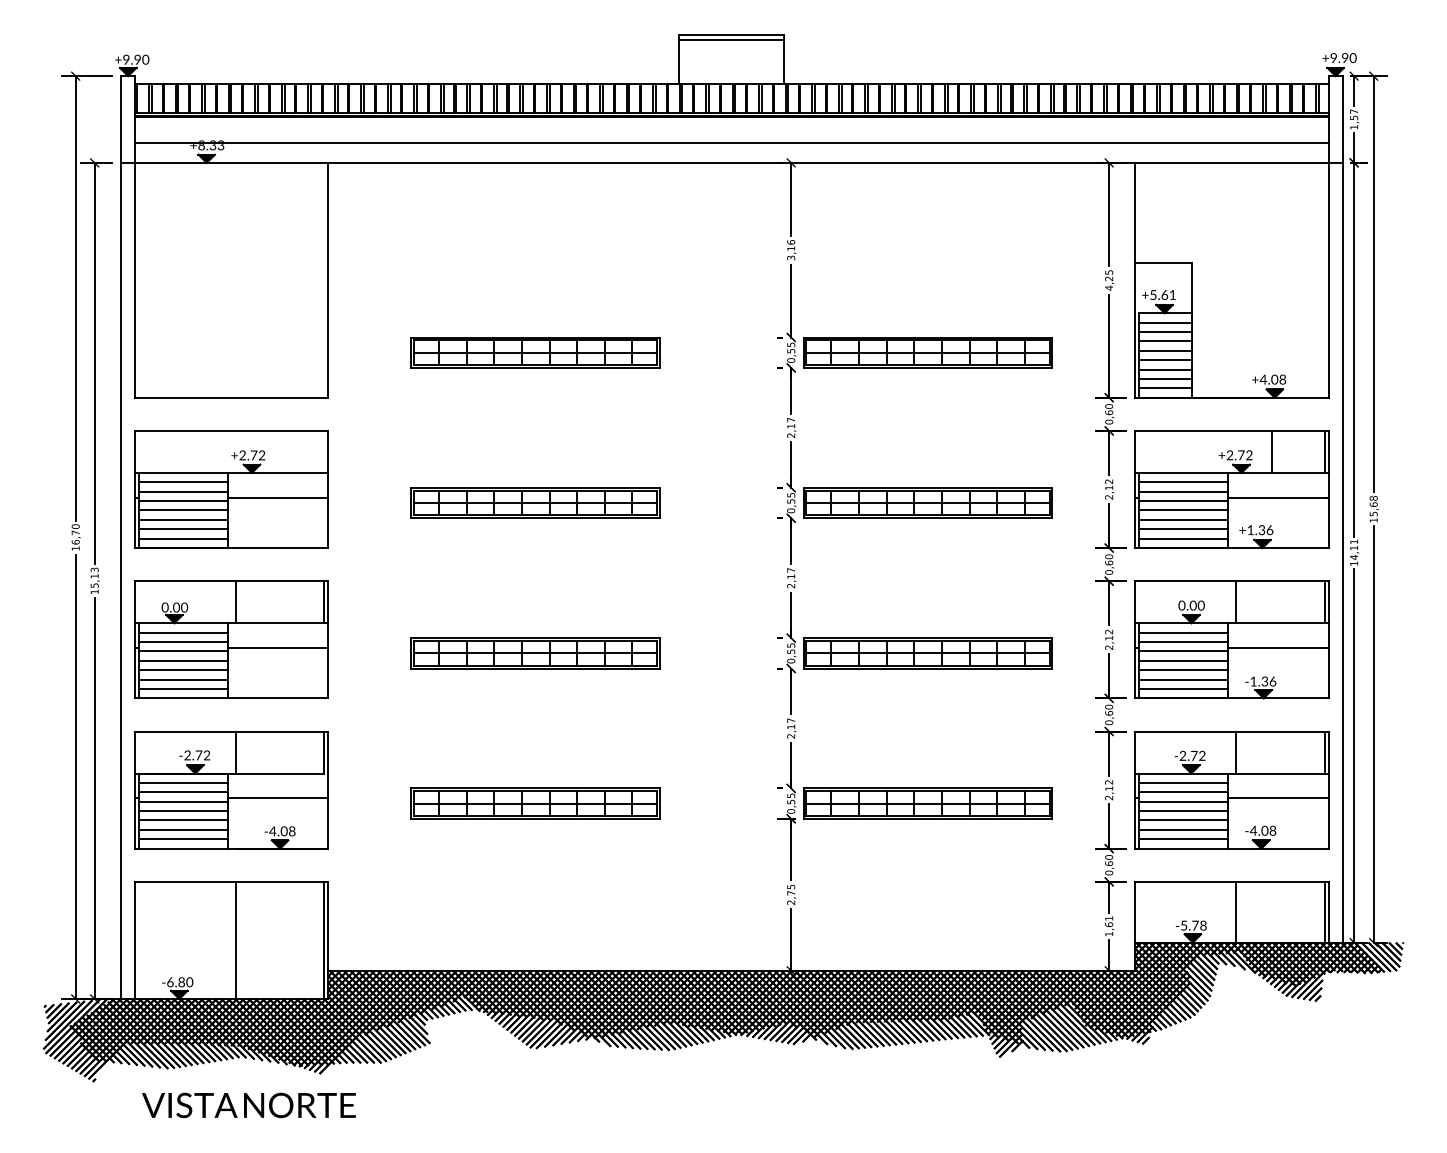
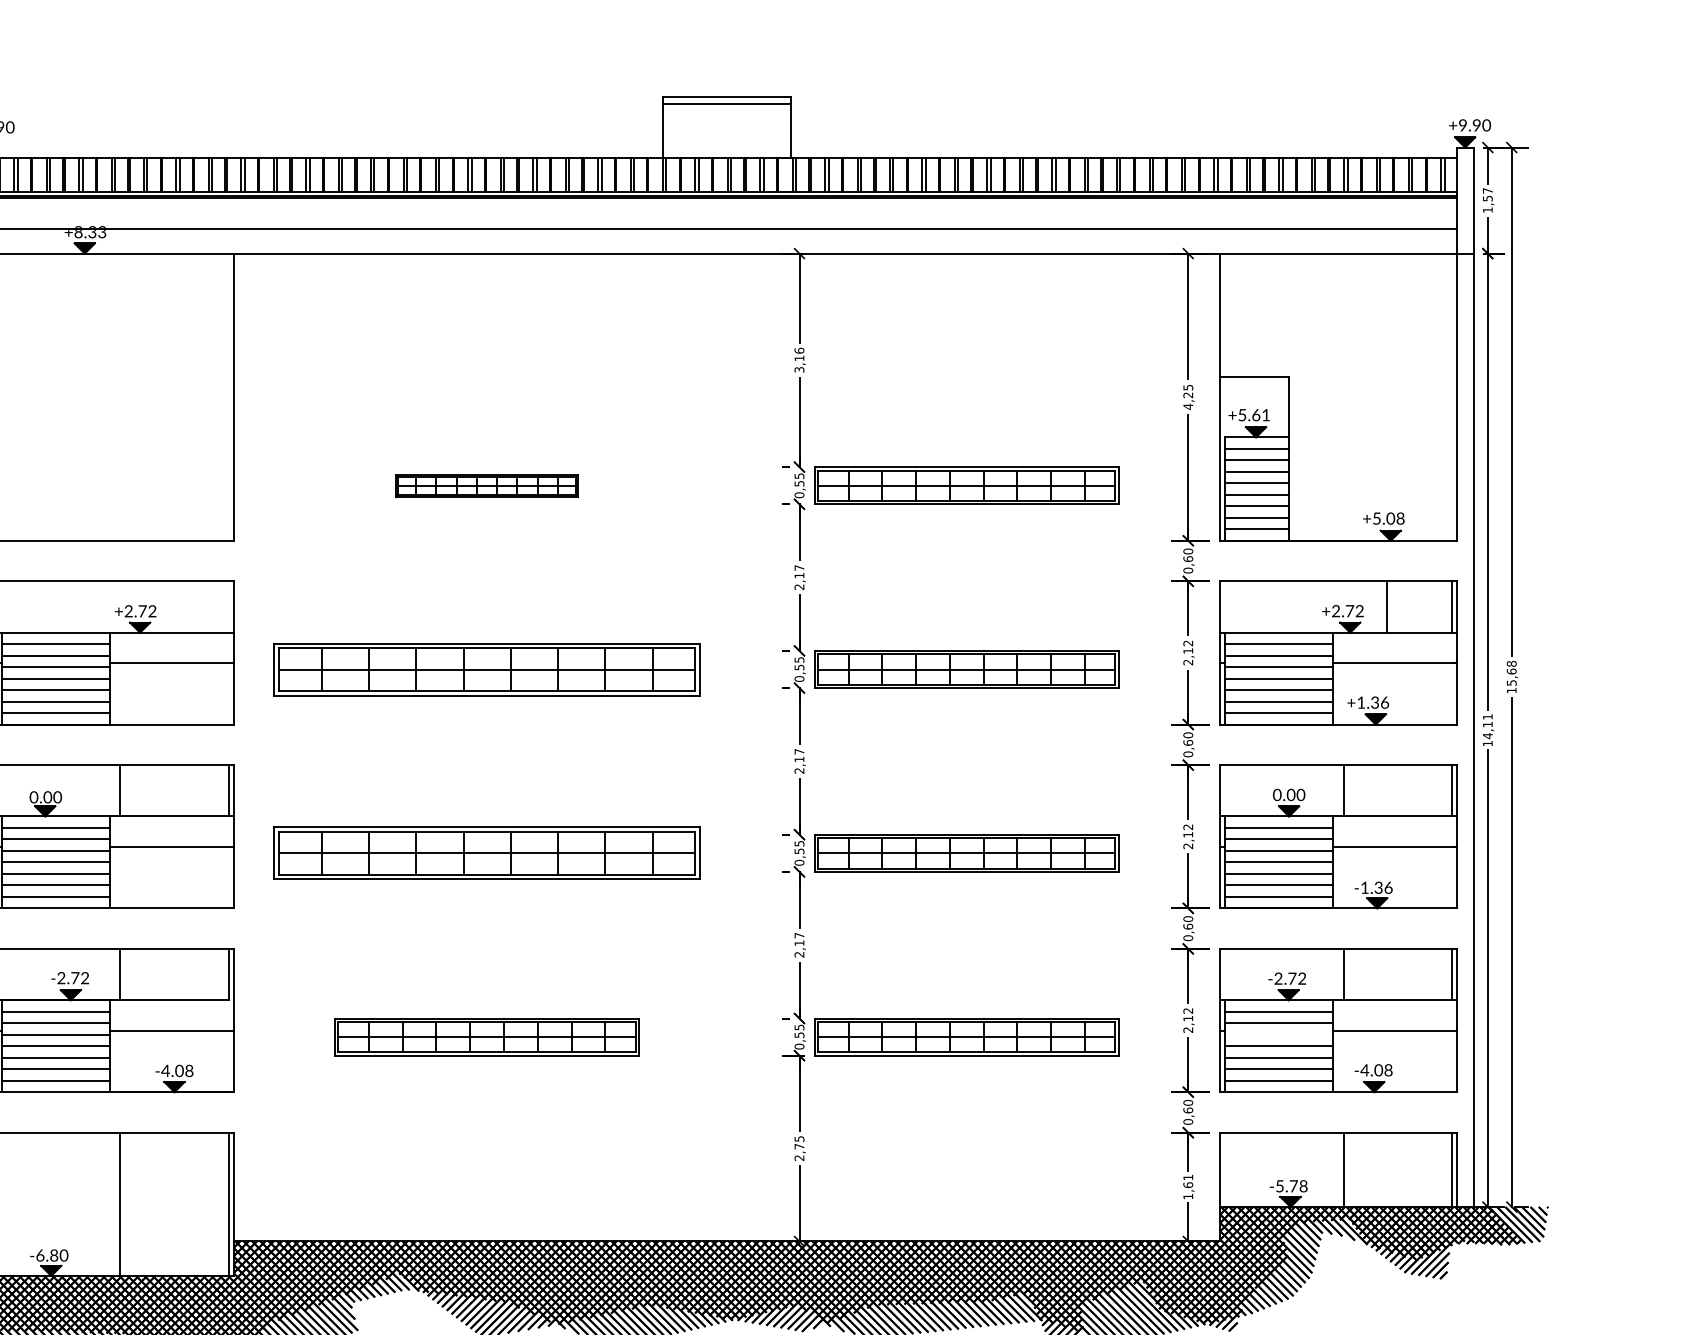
part: (535, 352) -> (486, 485), size x0.6
text: (1262, 379) -> (1375, 518), +4.08 -> +5.08
part: (535, 502) -> (486, 668), size x1.4
part: (535, 653) -> (486, 853), size x1.4
line: (1183, 801) -> (1279, 1034), removed

